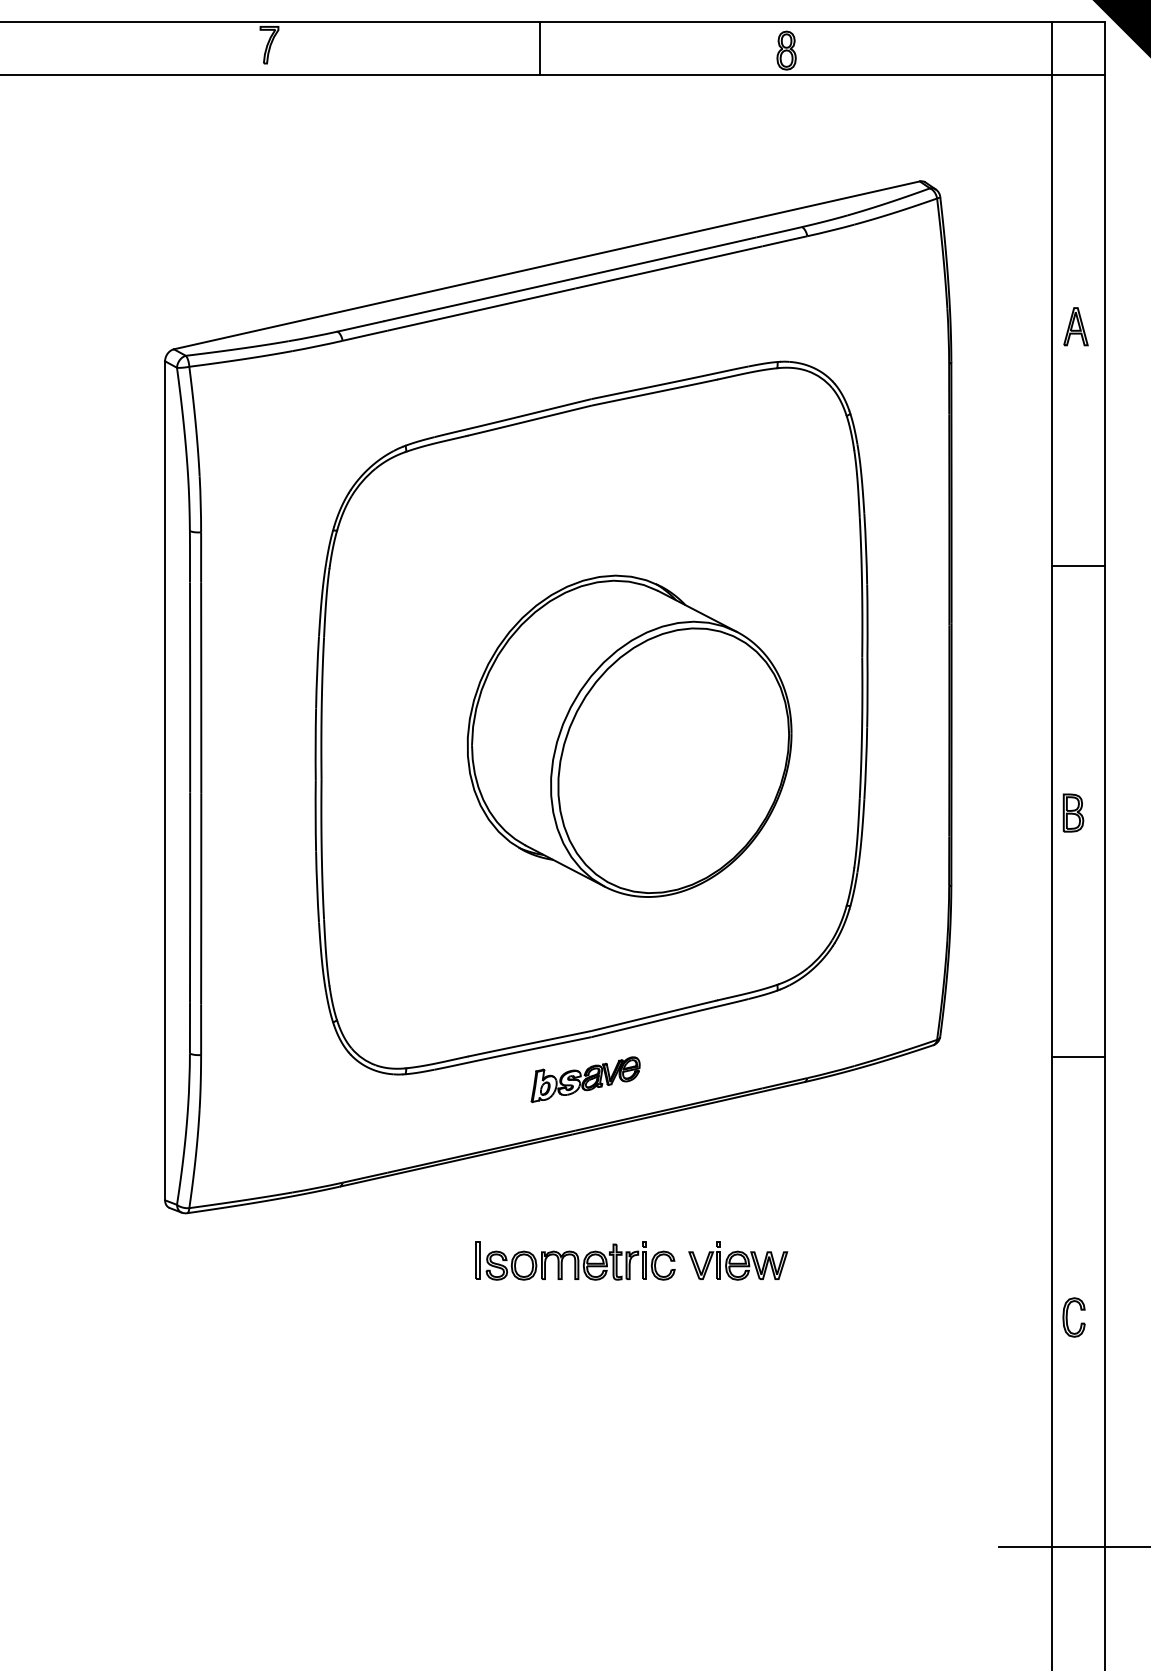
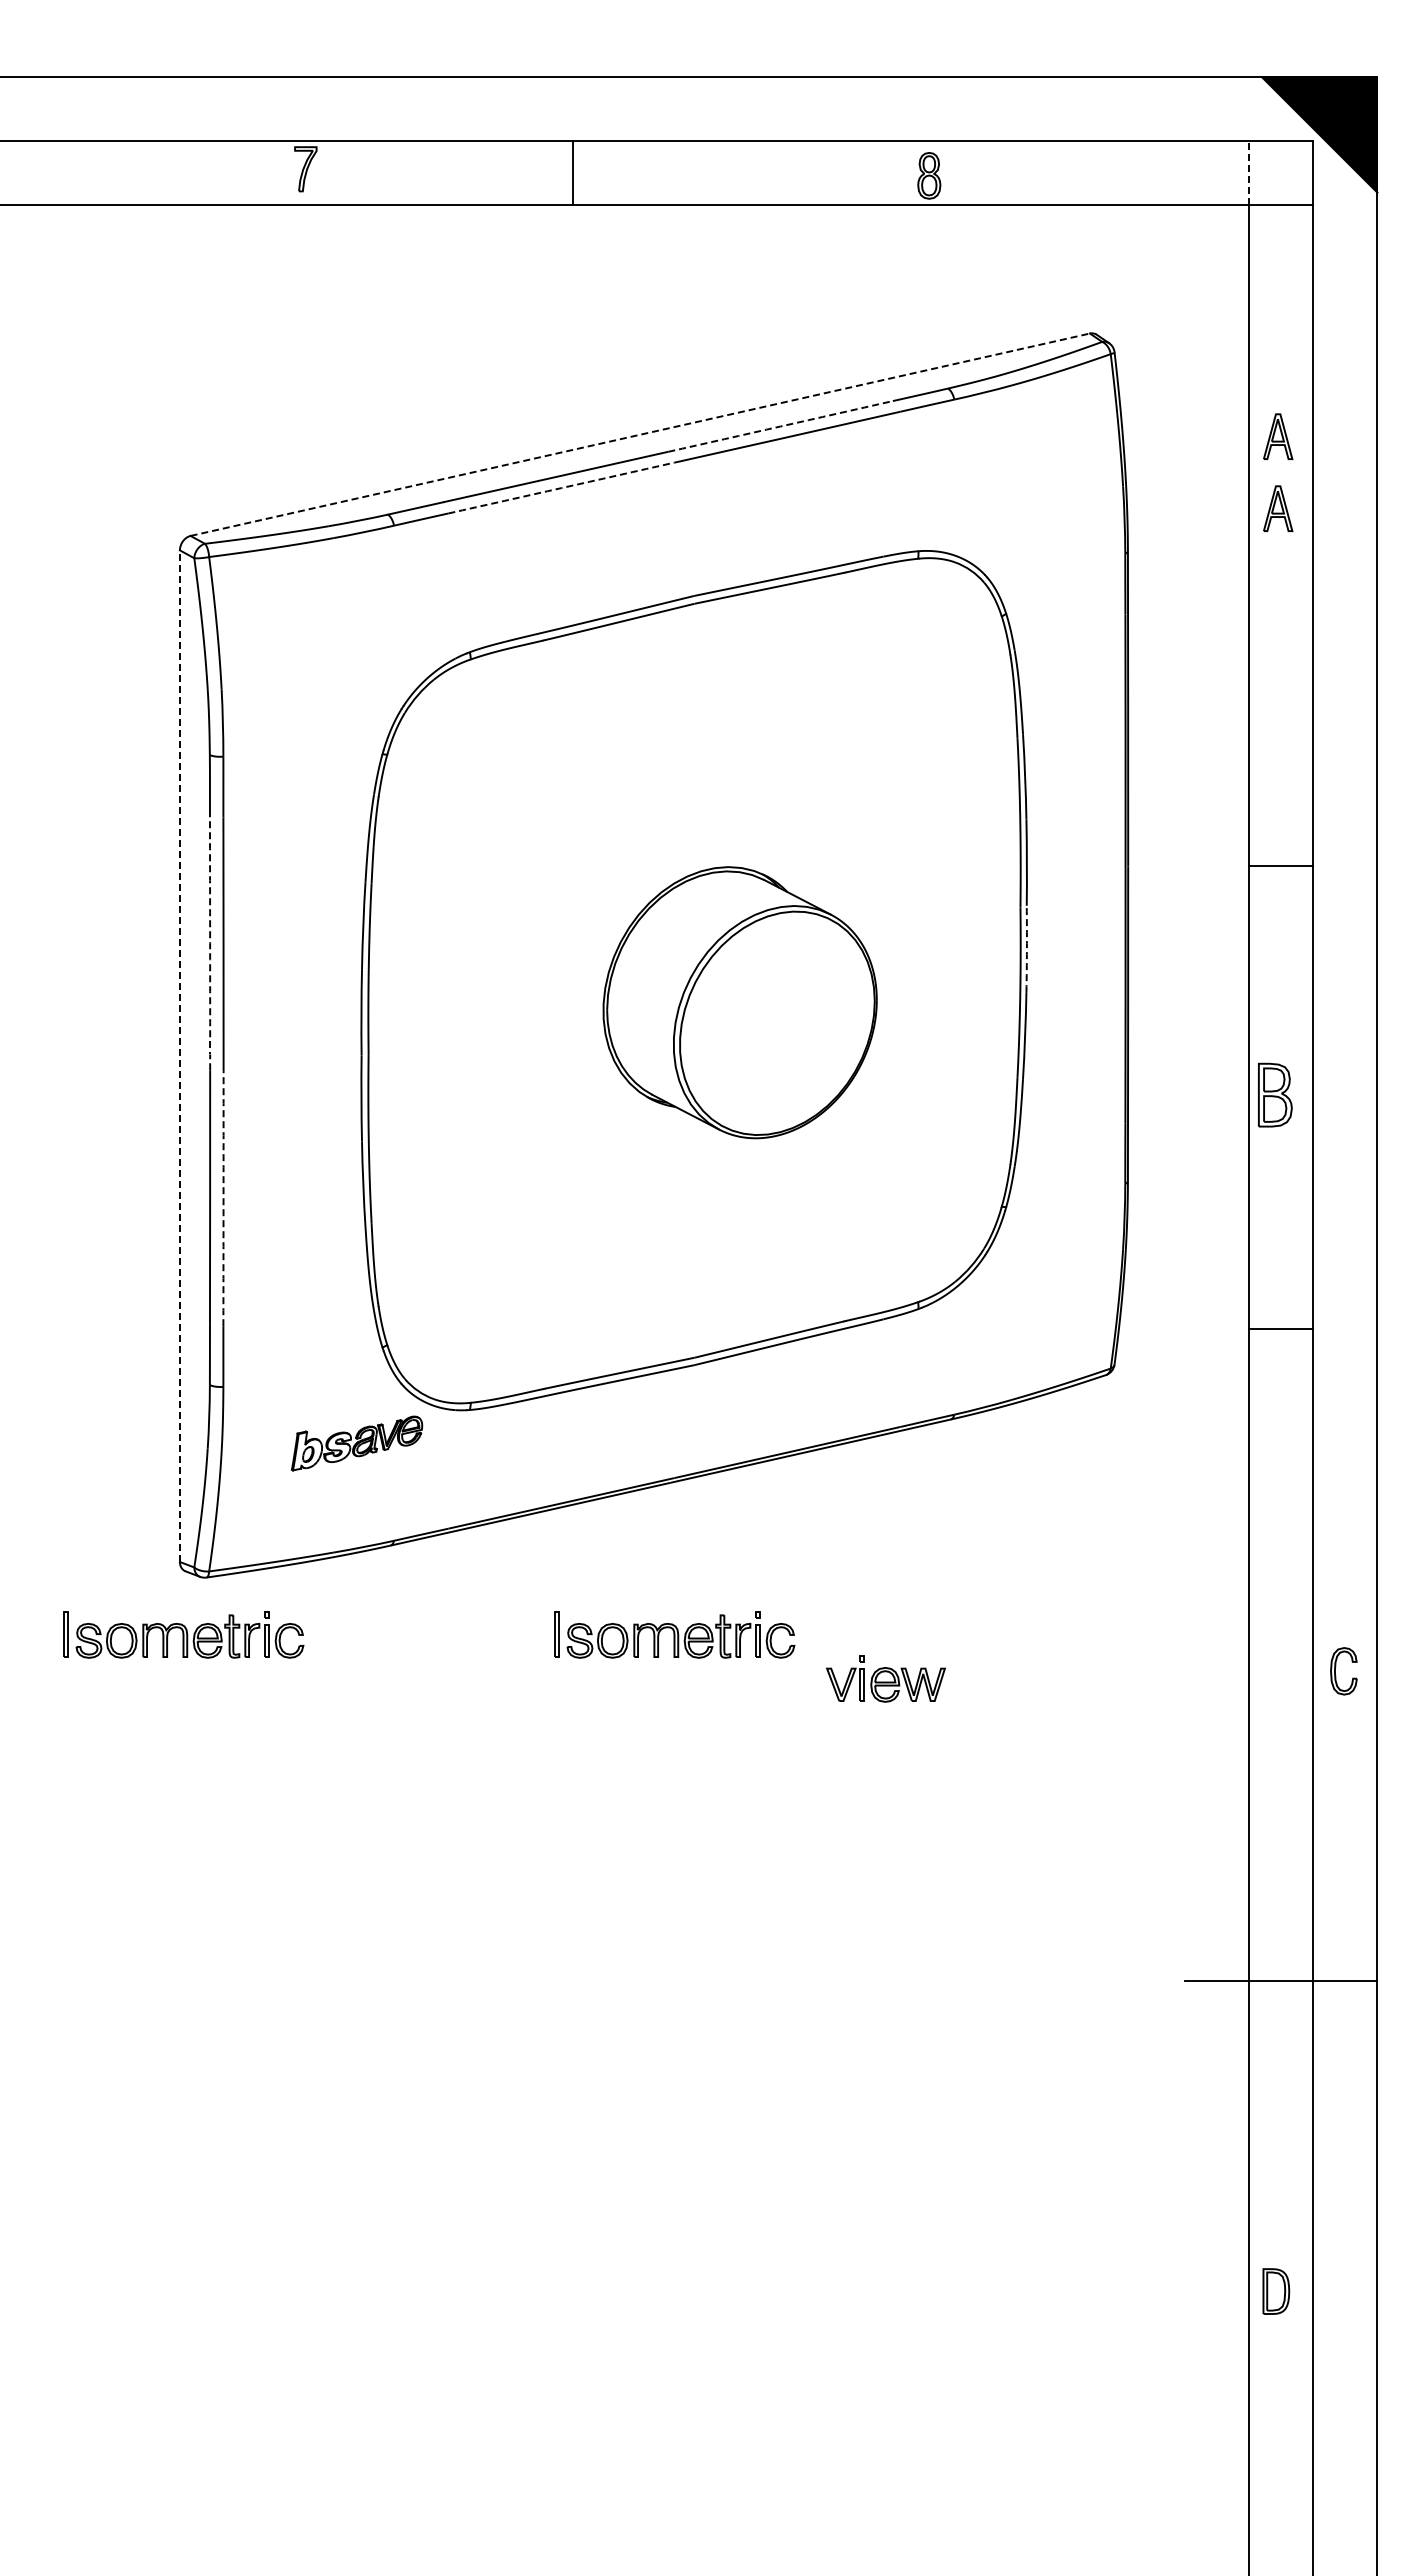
line: (1052, 47) -> (1249, 172), solid -> dashed
line: (540, 48) -> (573, 173), moved
arc: (663, 258) -> (780, 426), solid -> dashed
line: (547, 265) -> (640, 434), solid -> dashed
part: (1076, 266) -> (1278, 436), added
arc: (481, 309) -> (561, 488), solid -> dashed
line: (1078, 566) -> (1281, 866), moved
arc: (190, 687) -> (210, 943), solid -> dashed
arc: (867, 691) -> (1026, 948), solid -> dashed
part: (630, 736) -> (740, 1002), size x0.7
line: (164, 781) -> (179, 1056), solid -> dashed
part: (1072, 812) -> (1274, 1094), size x1.4
arc: (201, 899) -> (223, 1199), solid -> dashed
line: (1078, 1056) -> (1281, 1328), moved
part: (585, 1079) -> (356, 1443), moved
part: (168, 1260) -> (183, 1634), added
part: (737, 1260) -> (885, 1678), moved
part: (1067, 1317) -> (1335, 1671), moved

